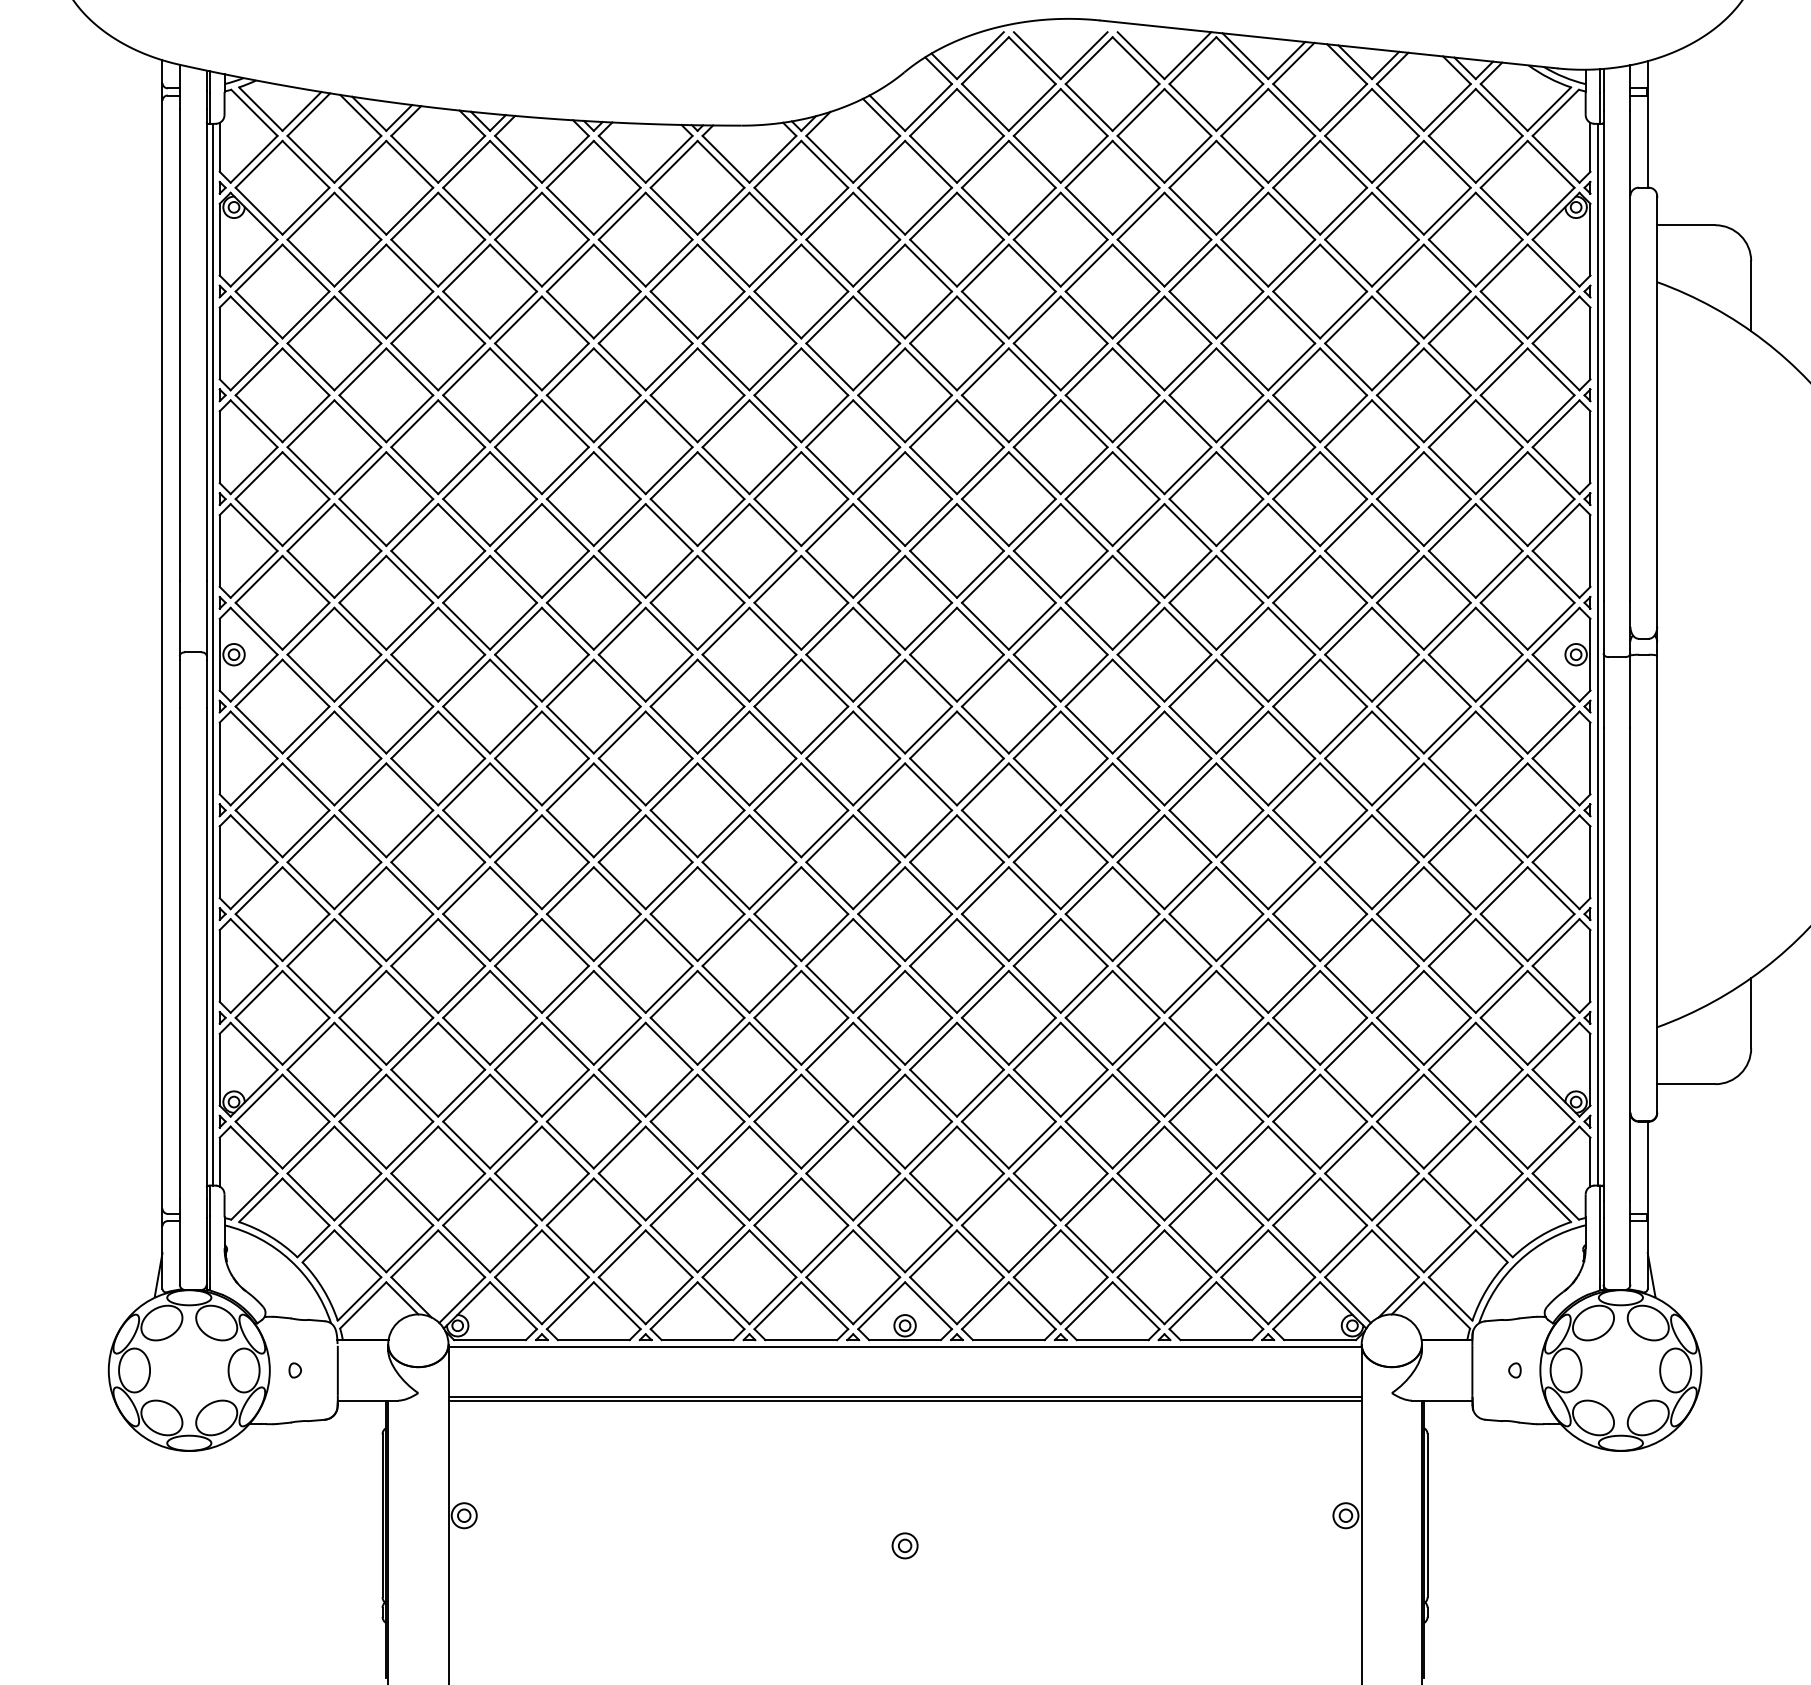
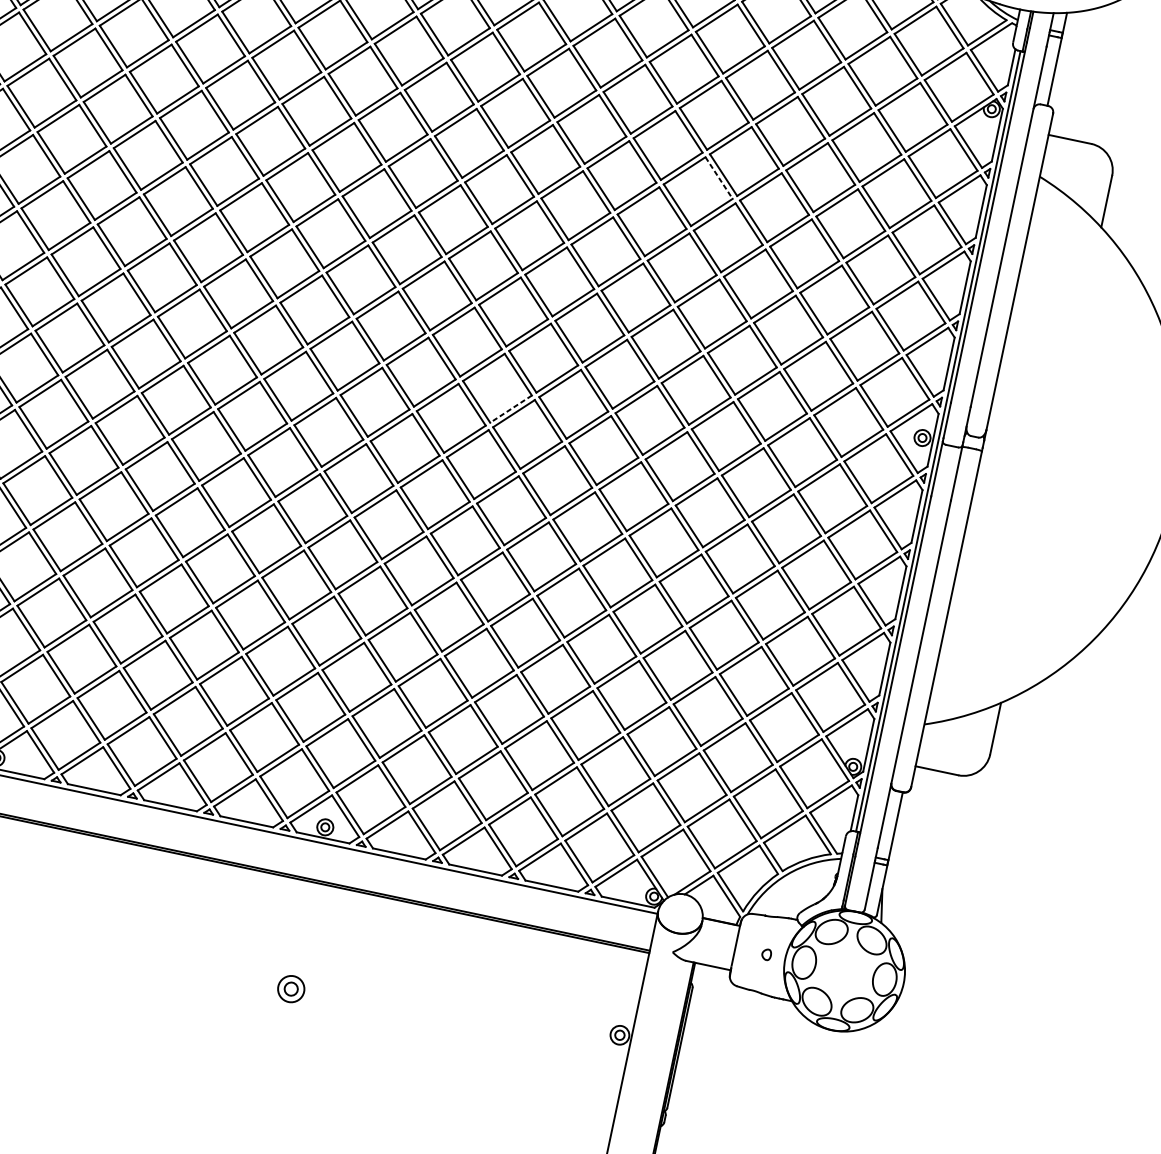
line: (1240, 372) -> (719, 178), solid -> dashed
line: (1031, 730) -> (510, 409), solid -> dashed
part: (904, 1545) -> (290, 988), size x1.4

